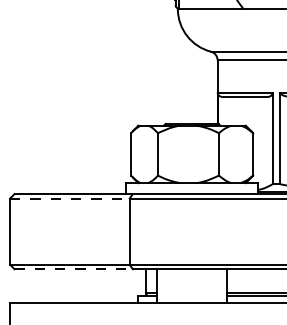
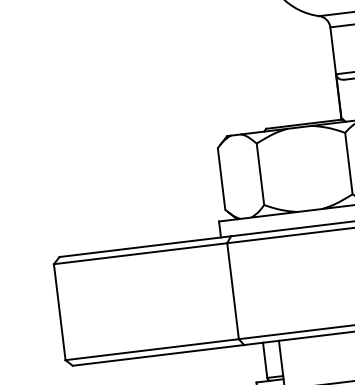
line: (69, 198) -> (139, 253), dashed -> solid
line: (74, 269) -> (159, 355), dashed -> solid

